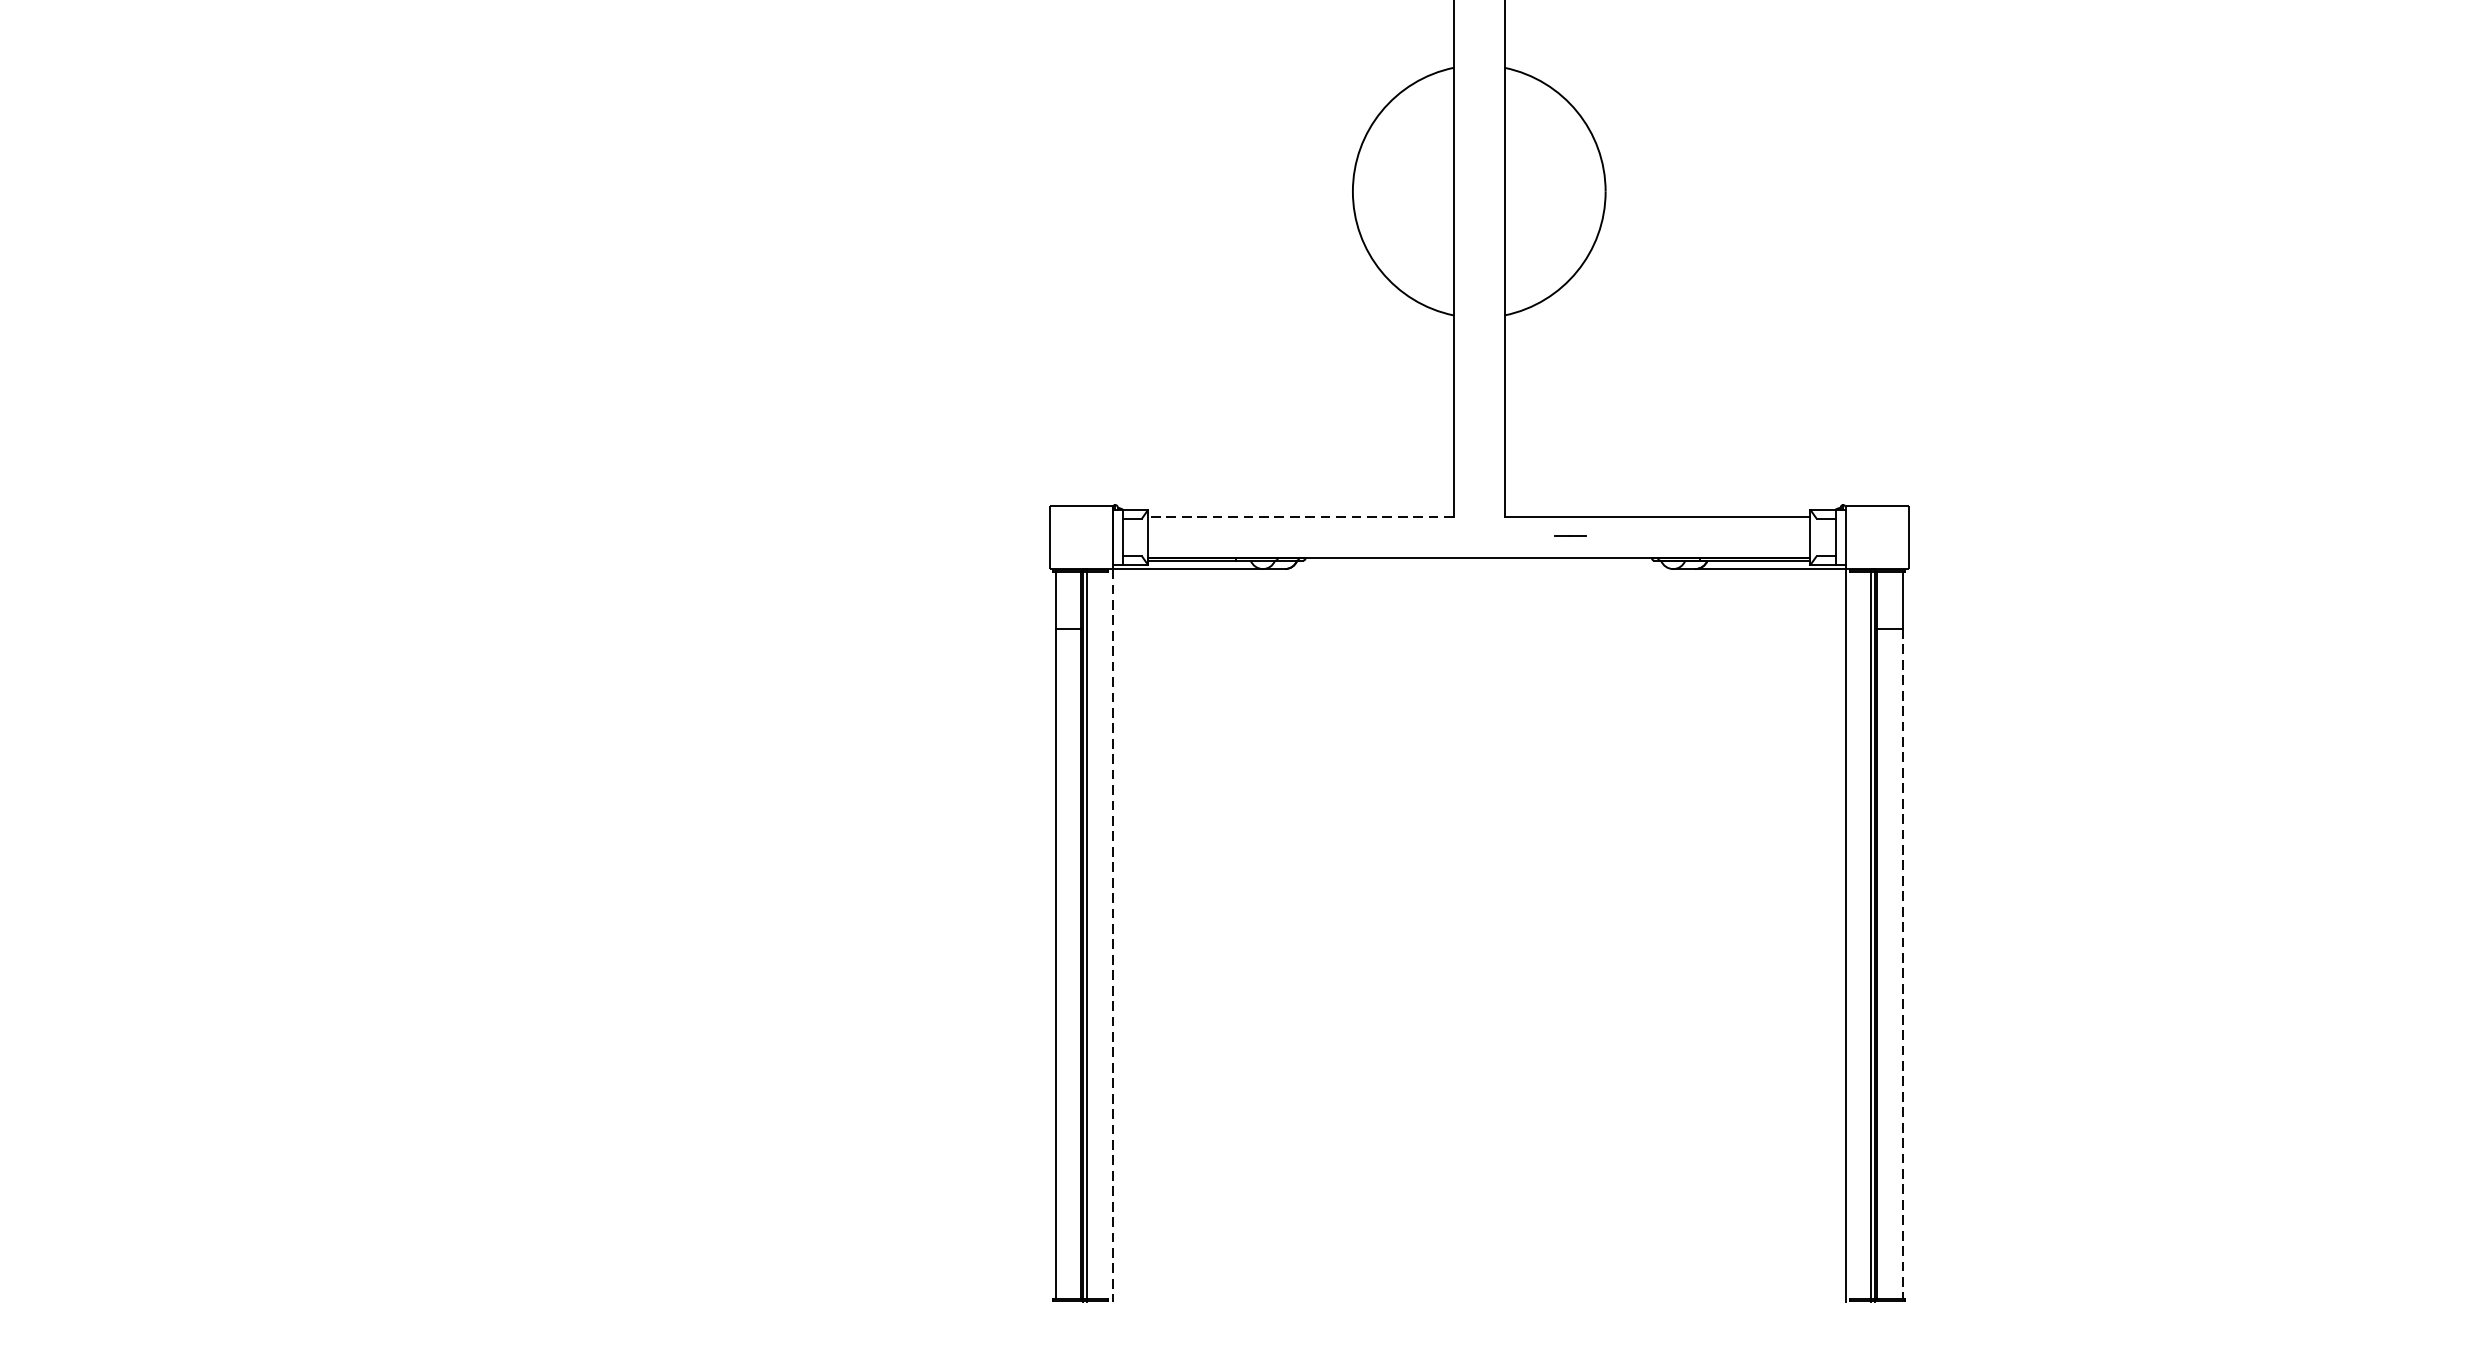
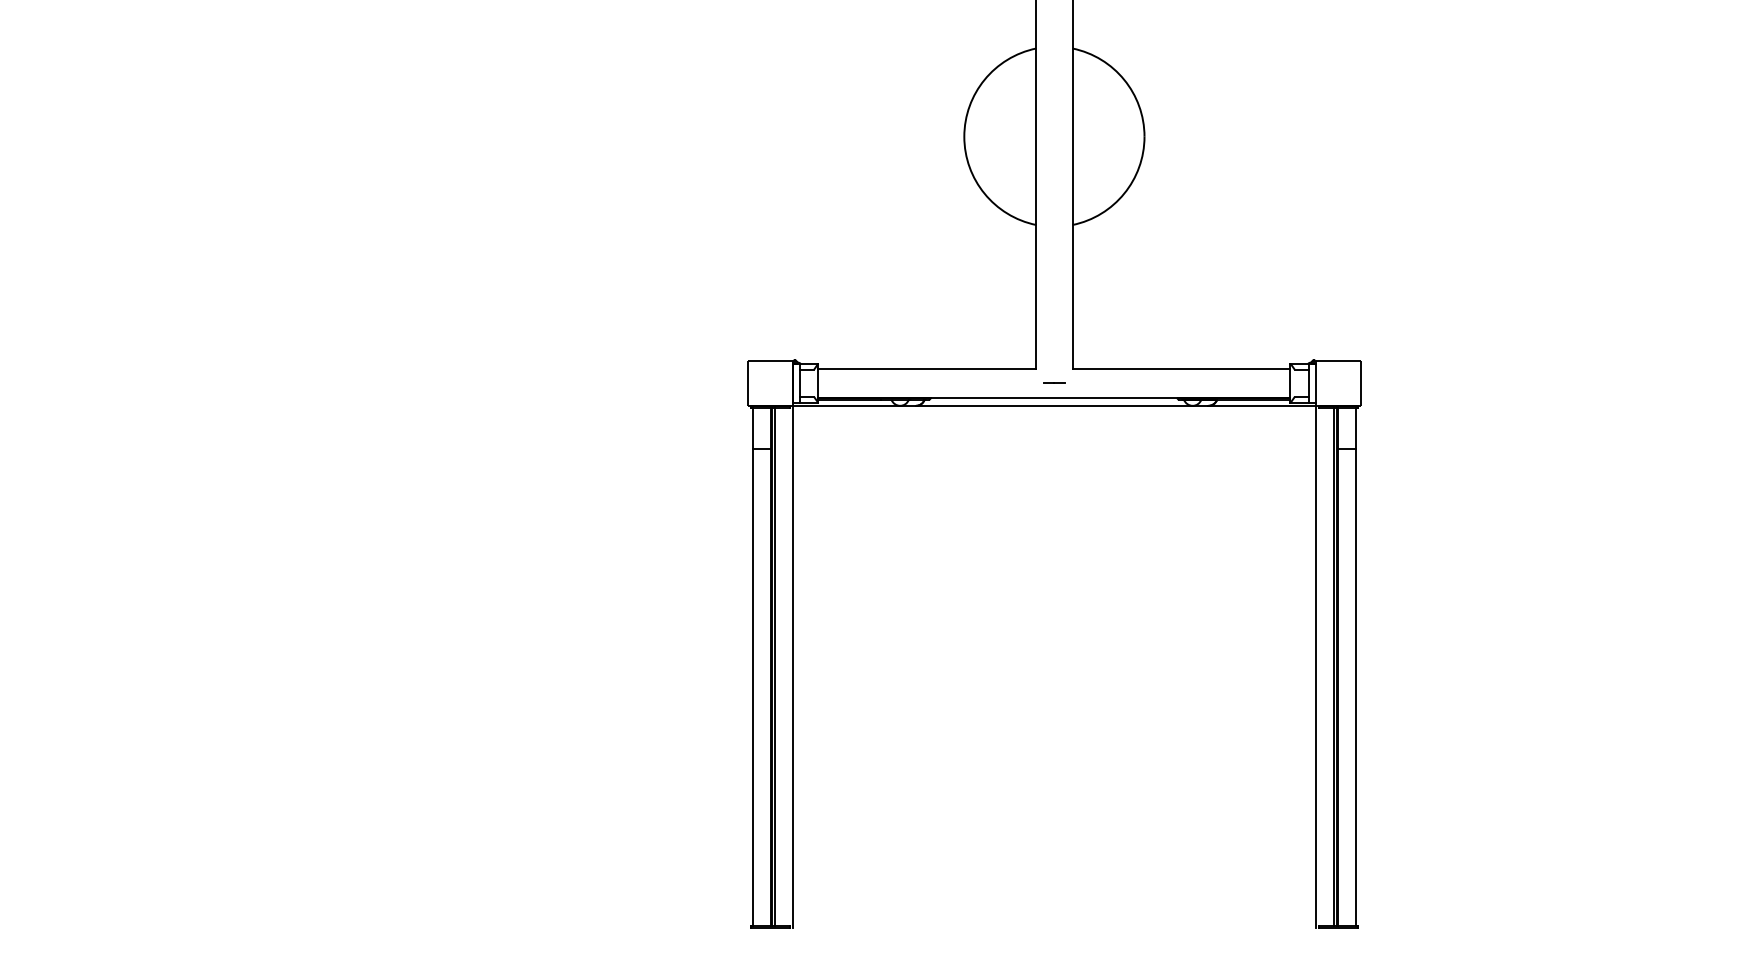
line: (1301, 516) -> (927, 368), dashed -> solid
line: (1570, 534) -> (1054, 382), moved
line: (1477, 568) -> (1053, 405), added
line: (1113, 936) -> (793, 667), dashed -> solid
line: (1902, 964) -> (1356, 687), dashed -> solid

